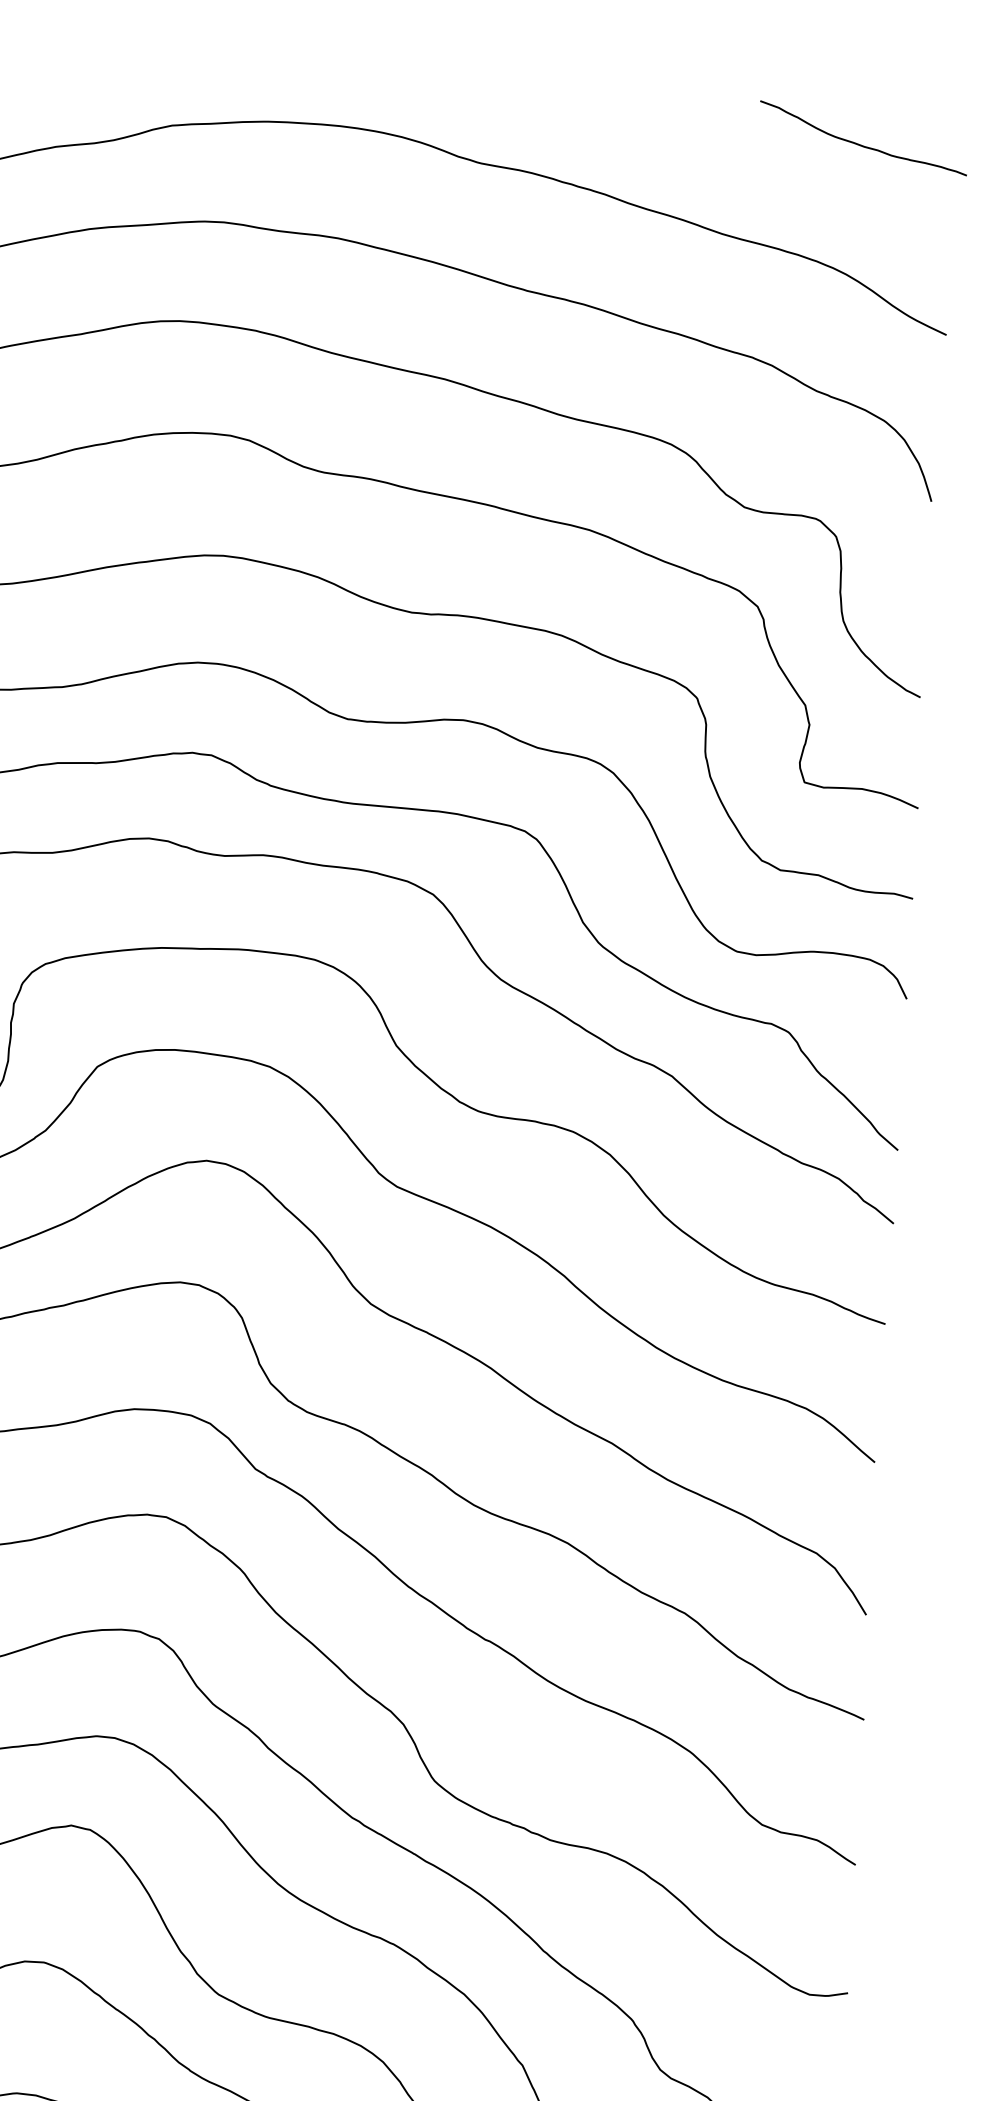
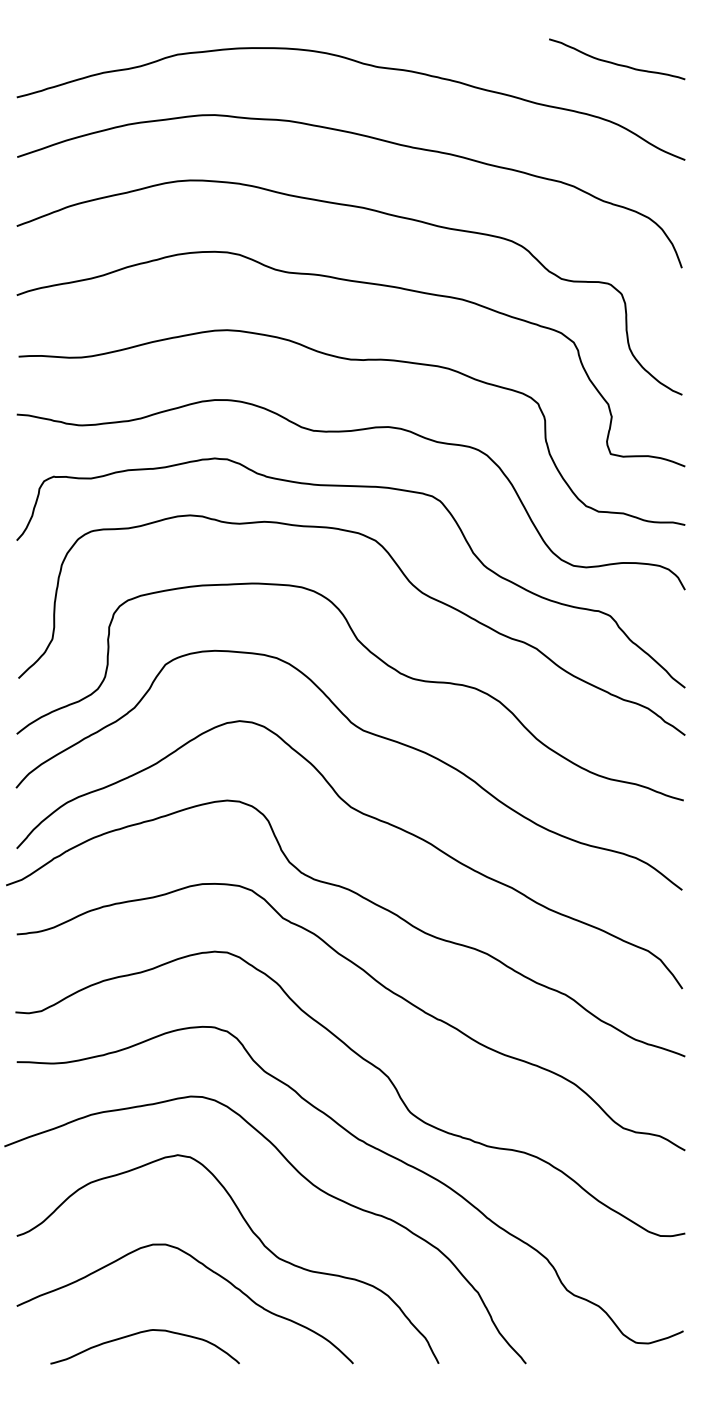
curve: (863, 144) -> (617, 63), moved

